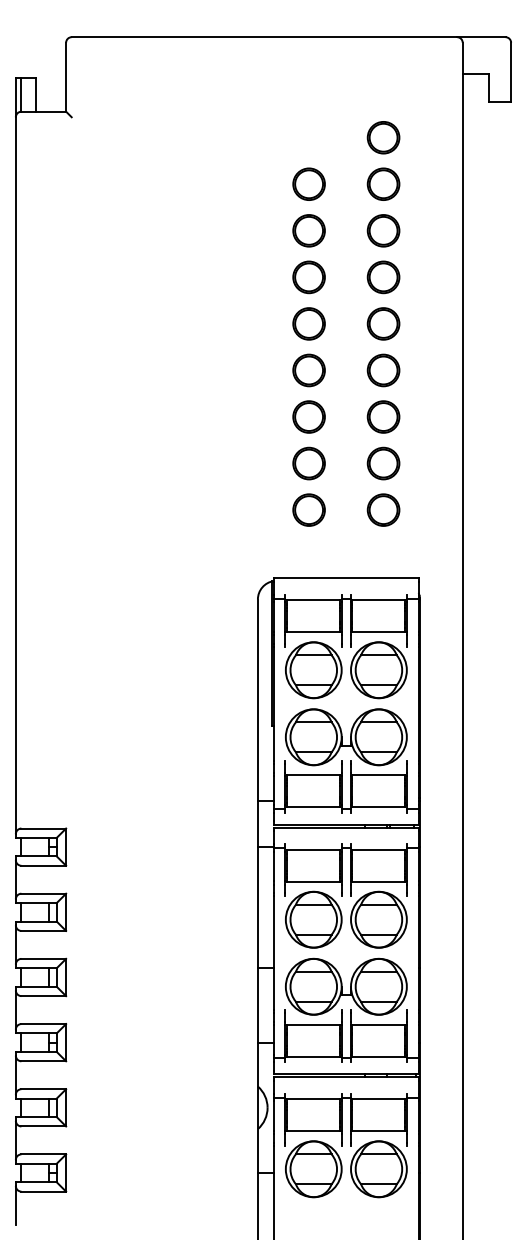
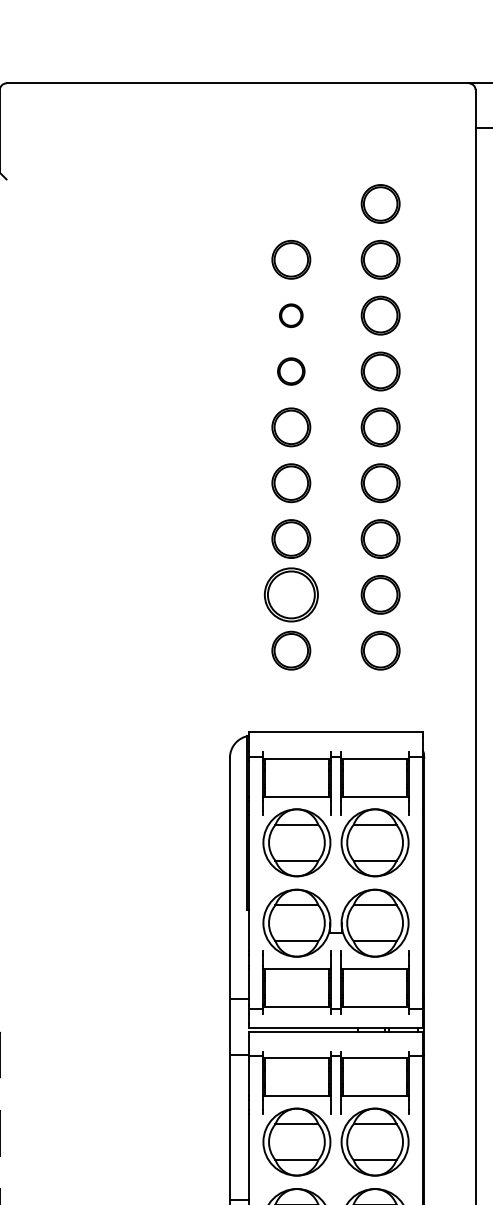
part: (308, 230) -> (290, 315), size x0.6
part: (308, 277) -> (290, 371), size x0.7
part: (308, 463) -> (290, 594), size x1.4

